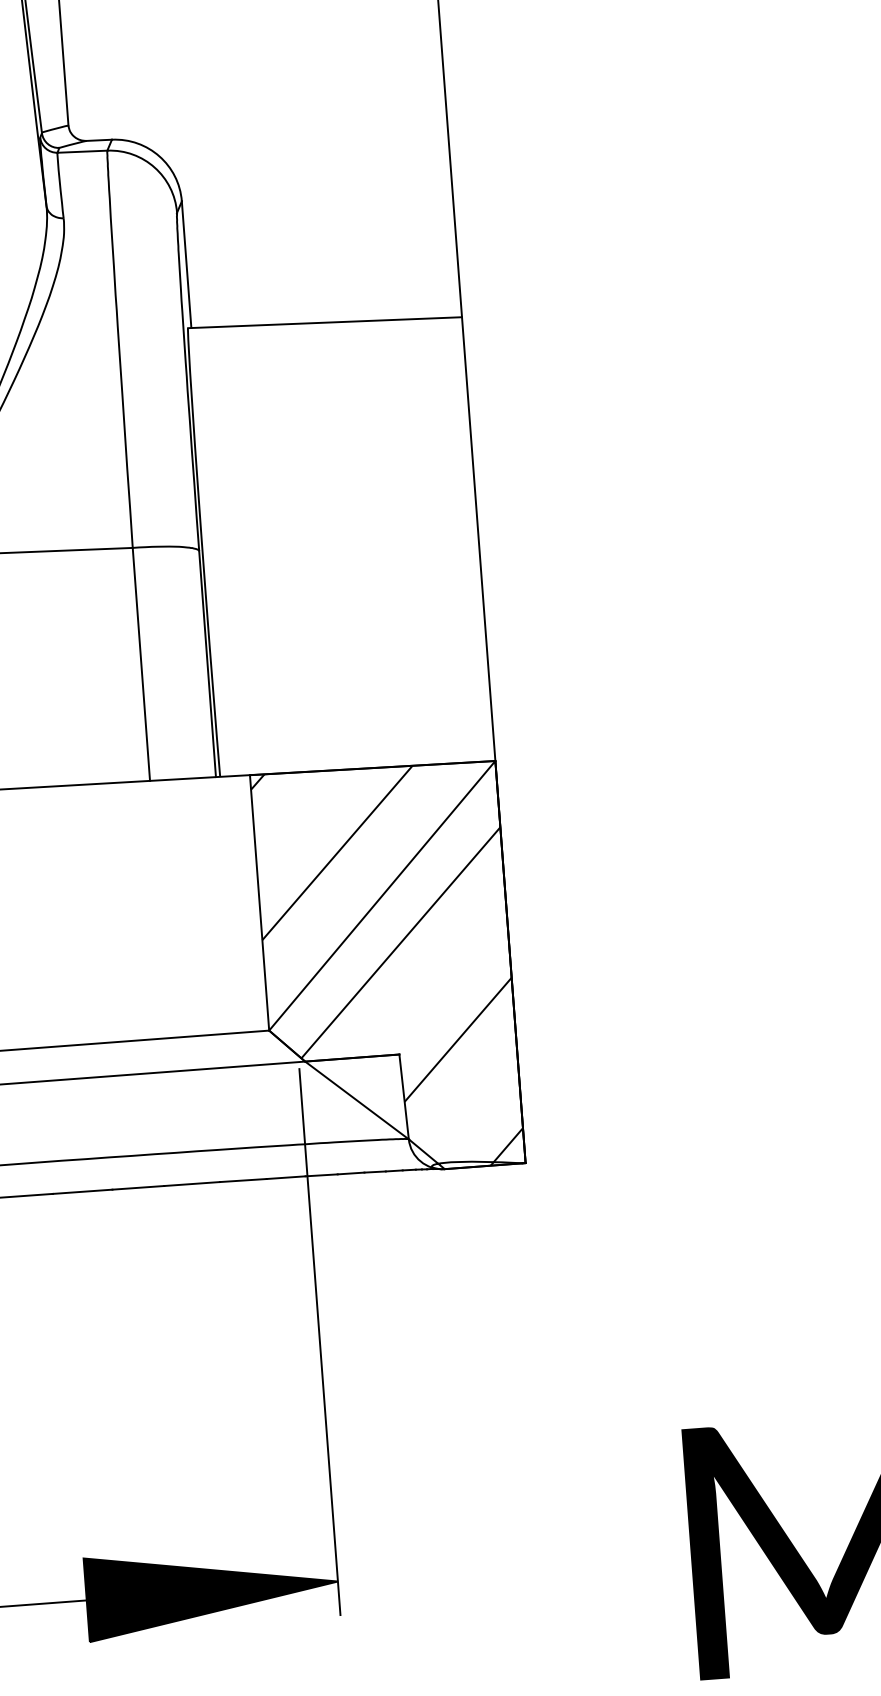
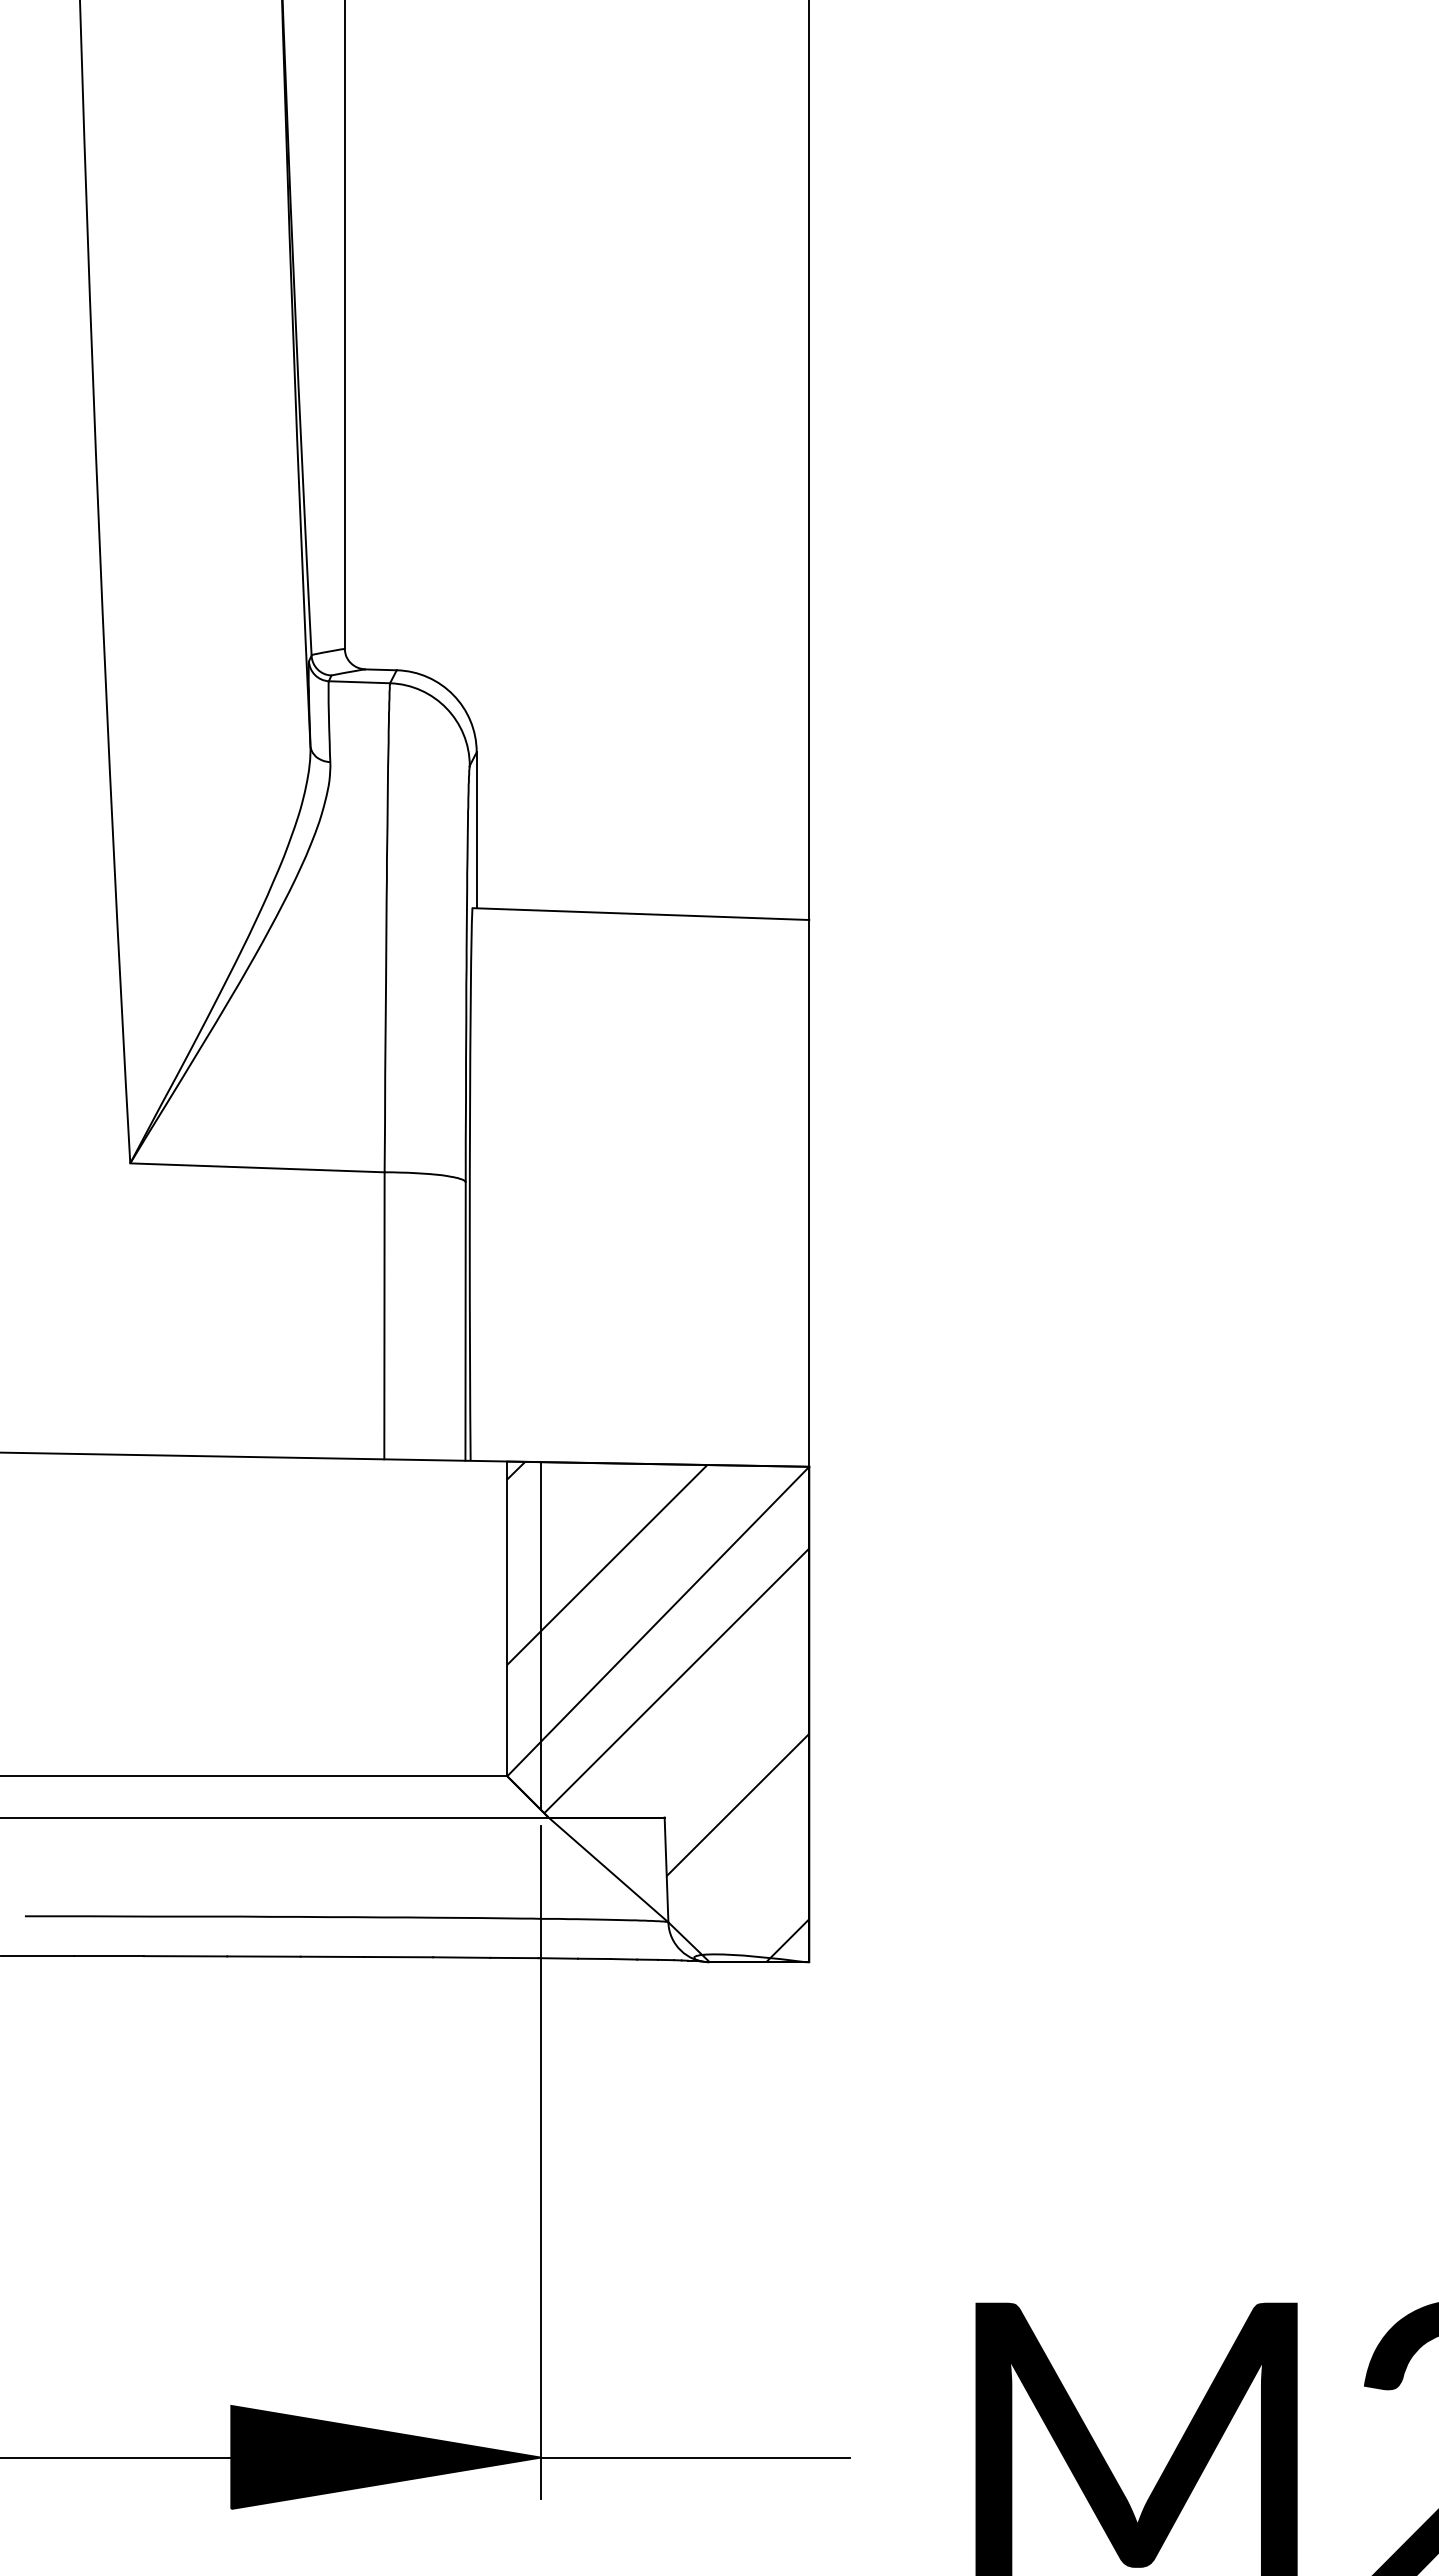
line: (287, 914) -> (540, 1635), added
line: (463, 1572) -> (695, 2457), added

